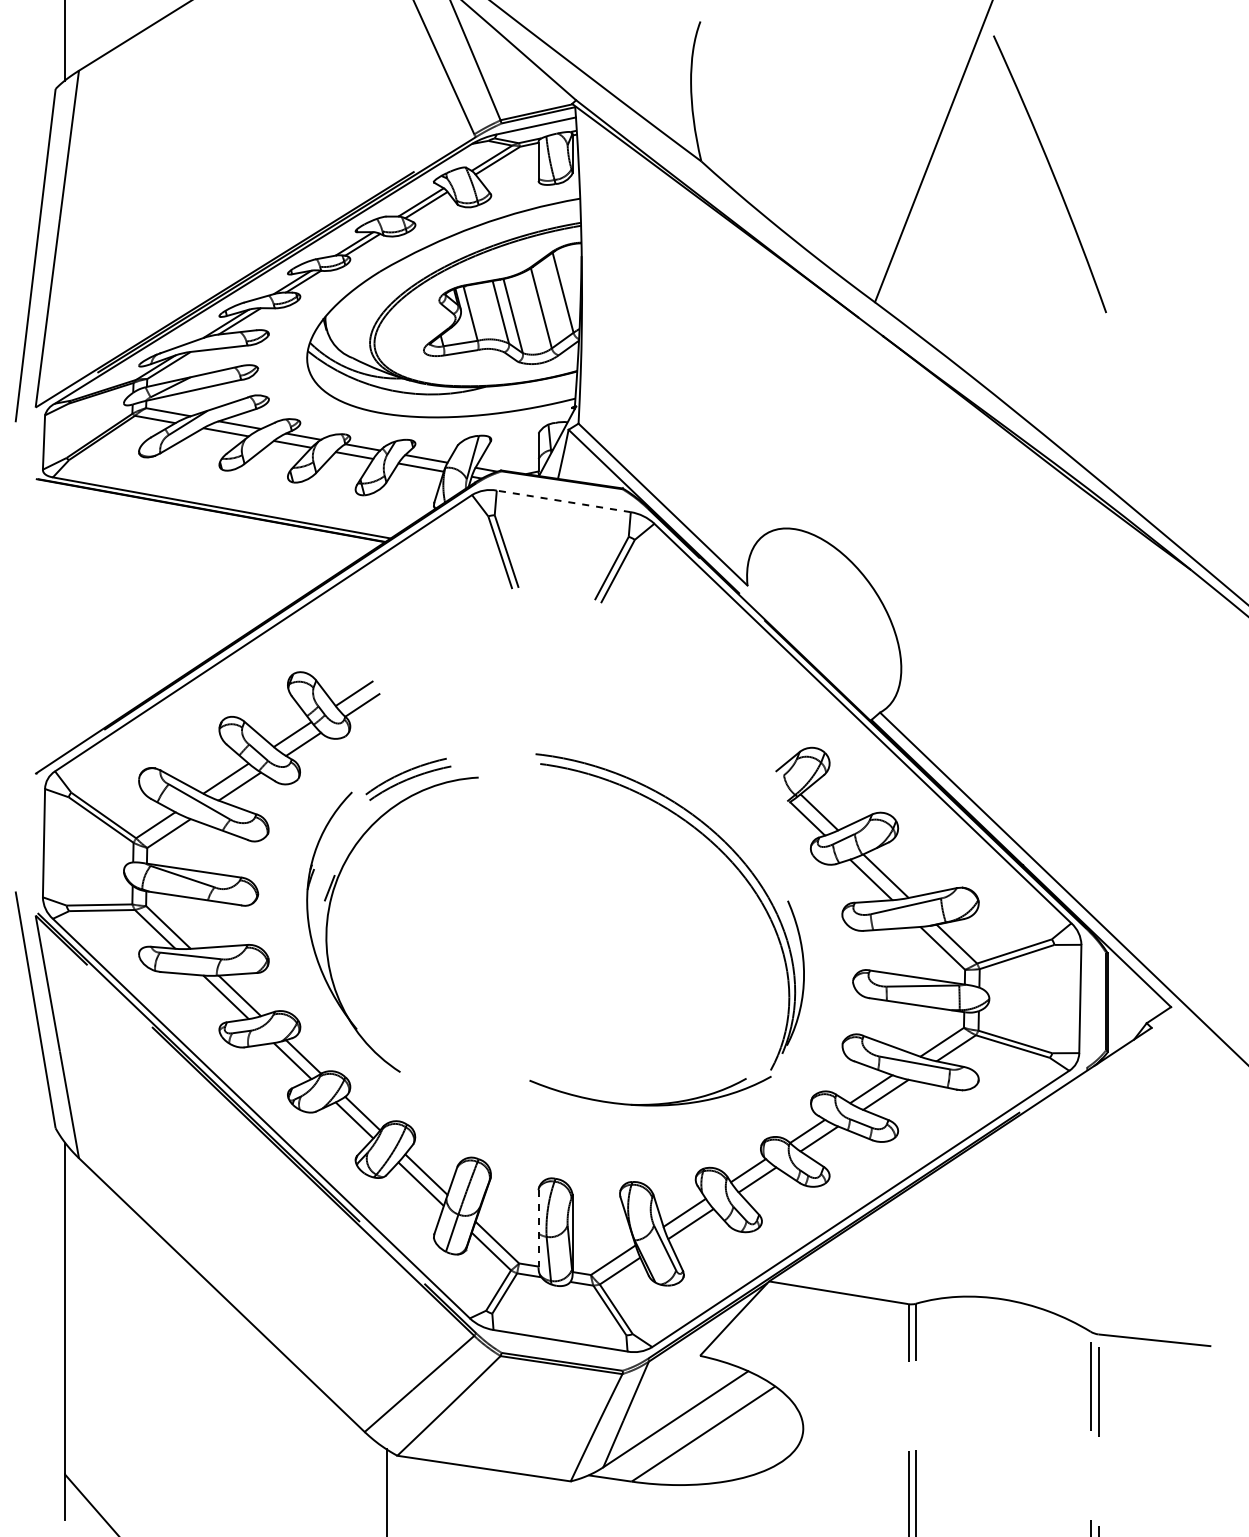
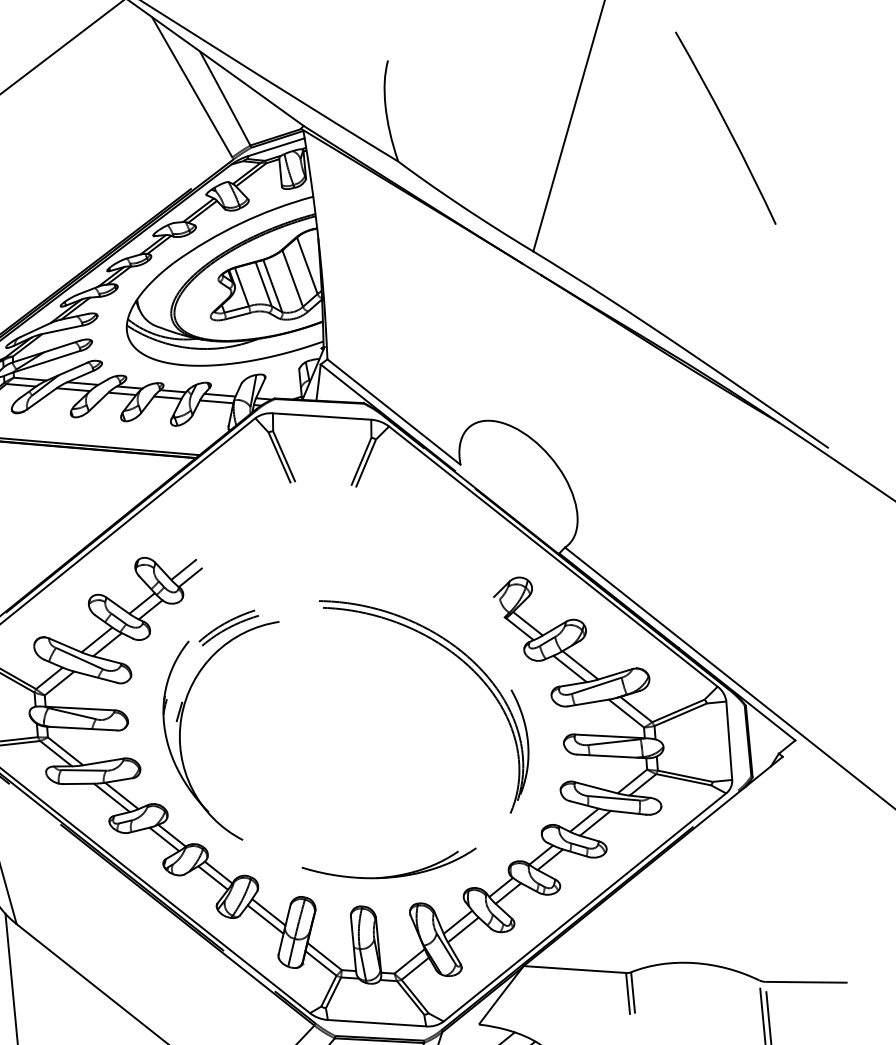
curve: (1051, 172) -> (726, 126), moved
line: (563, 501) -> (321, 416), dashed -> solid
part: (650, 1103) -> (390, 875), moved
line: (538, 1228) -> (353, 943), dashed -> solid

